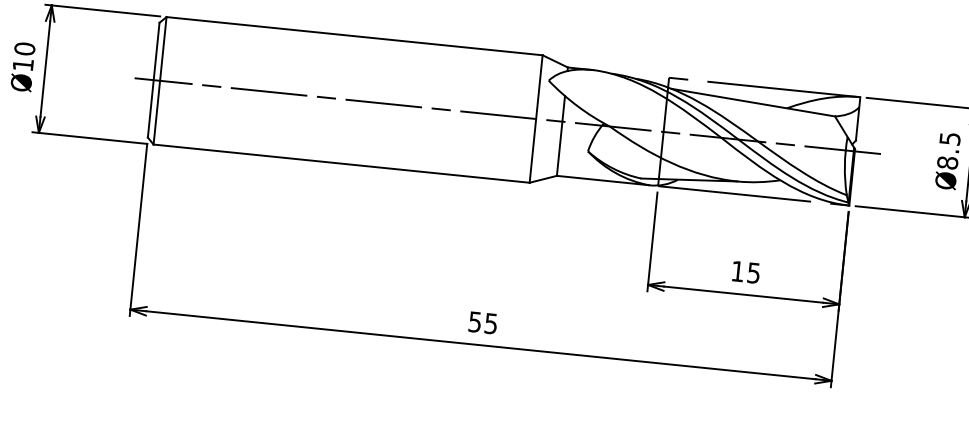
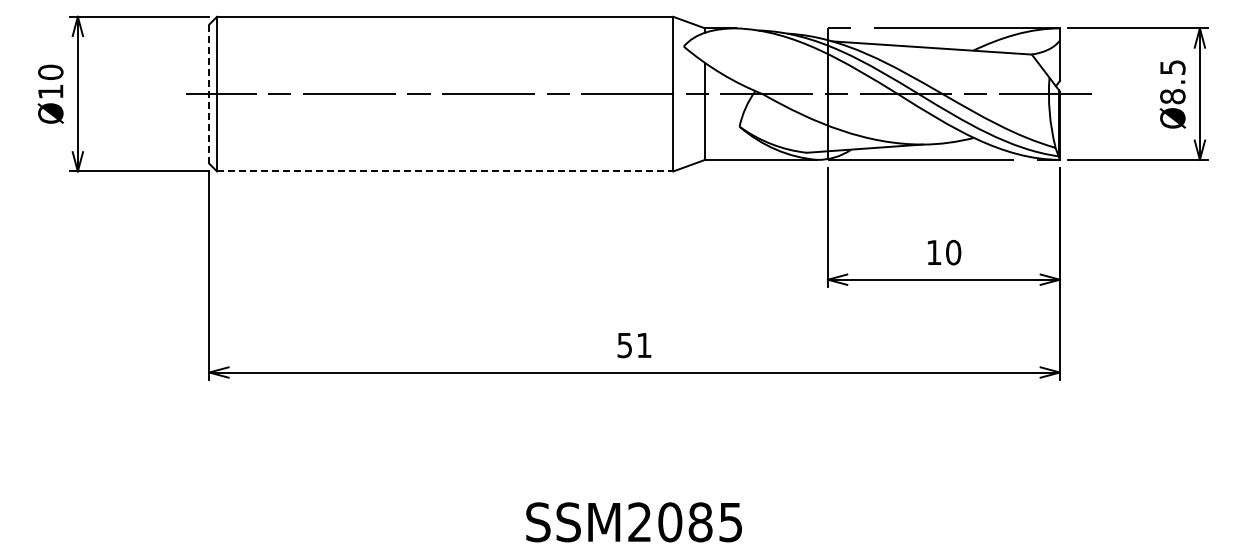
line: (153, 80) -> (209, 94), solid -> dashed
line: (341, 163) -> (445, 171), solid -> dashed
text: (753, 273) -> (953, 252), 15 -> 10
text: (491, 323) -> (644, 345), 55 -> 51

